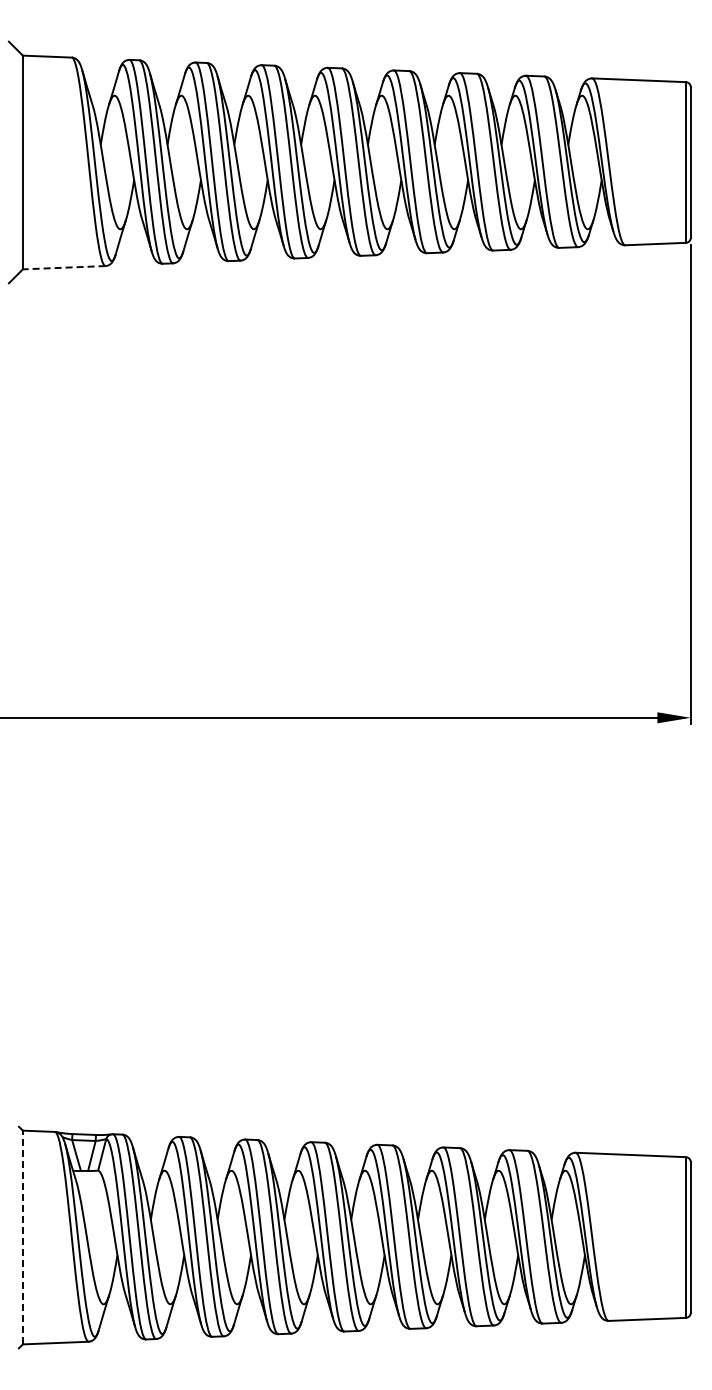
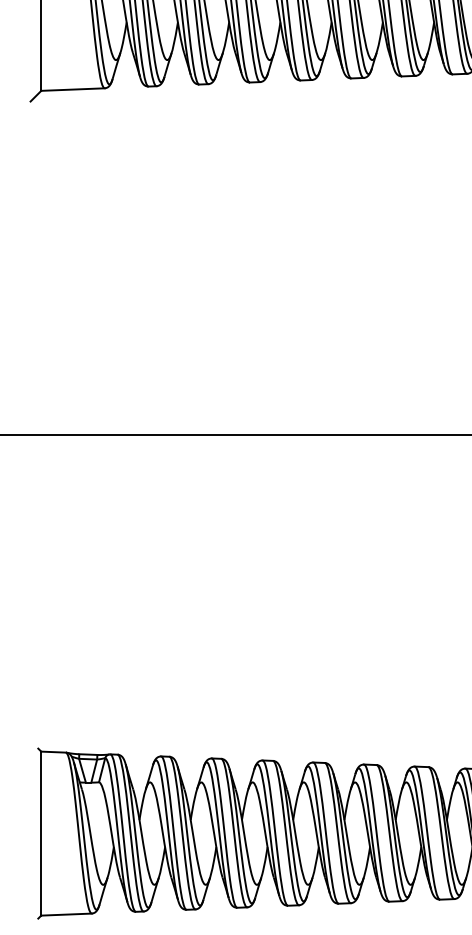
line: (63, 267) -> (72, 89), dashed -> solid
line: (22, 1237) -> (41, 833), dashed -> solid

